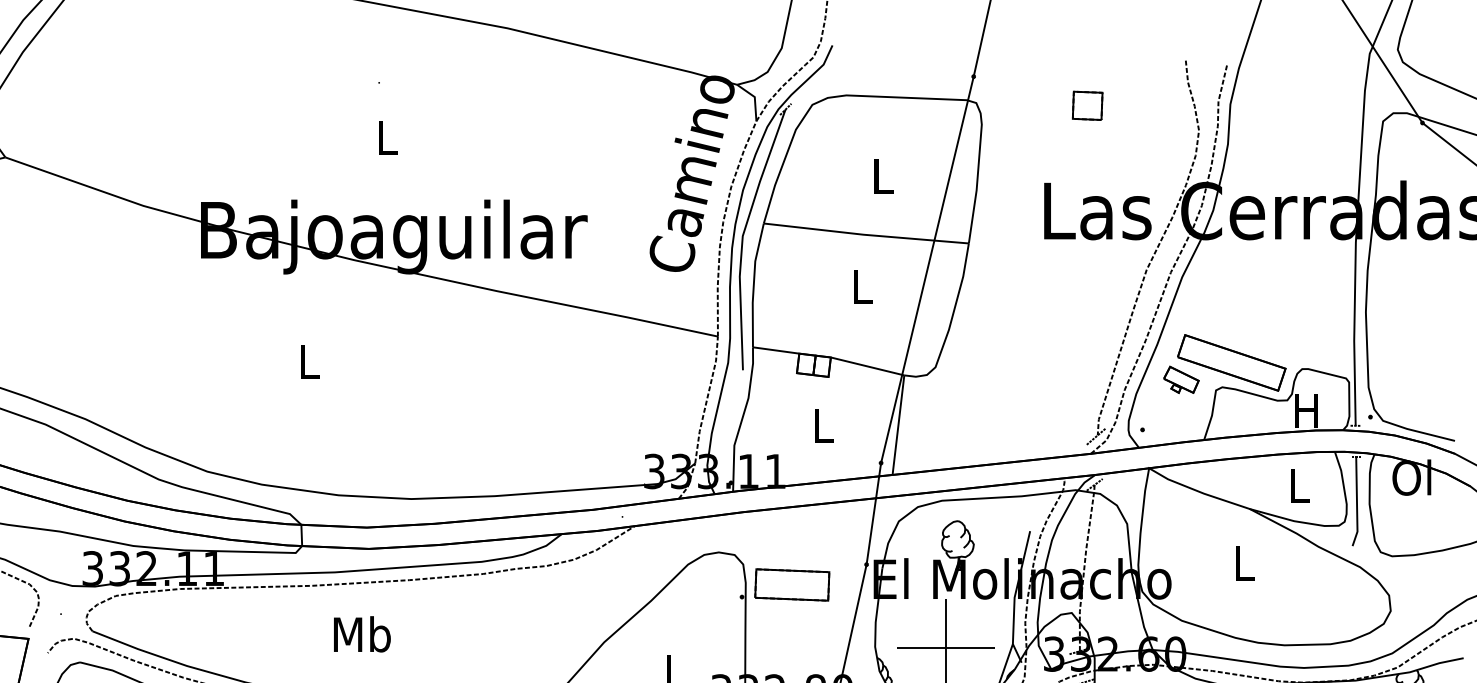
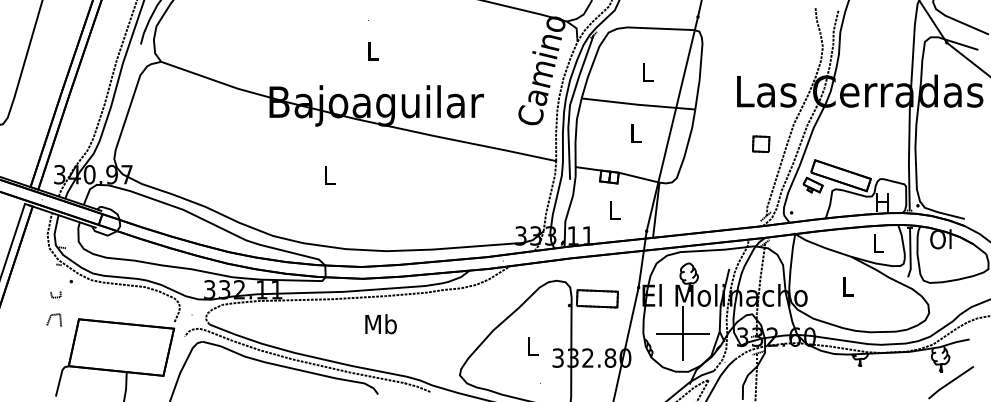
part: (1088, 104) -> (761, 143), moved
text: (361, 634) -> (380, 324), moved

